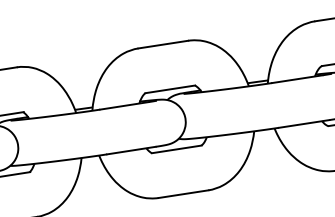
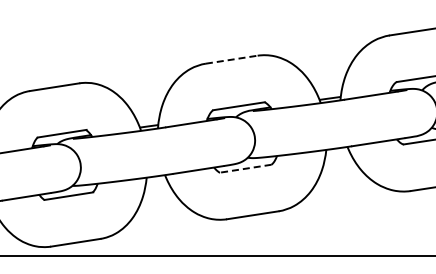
line: (164, 44) -> (232, 59), solid -> dashed
line: (176, 149) -> (245, 168), solid -> dashed

